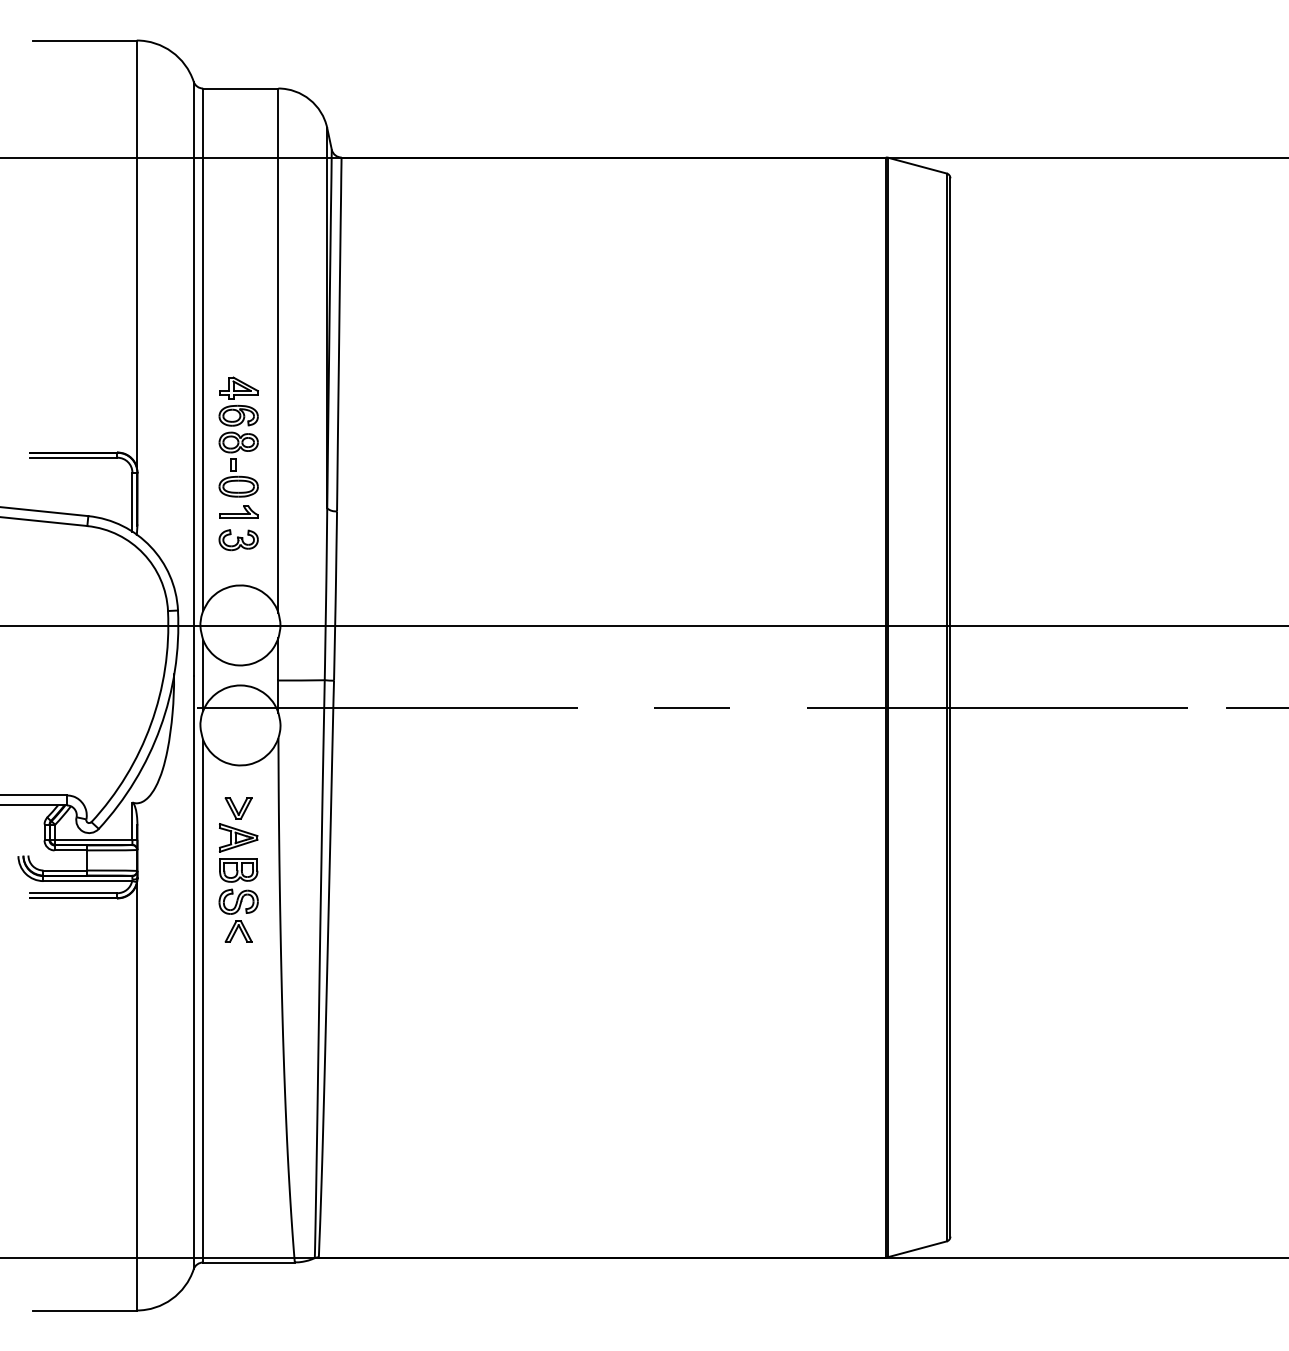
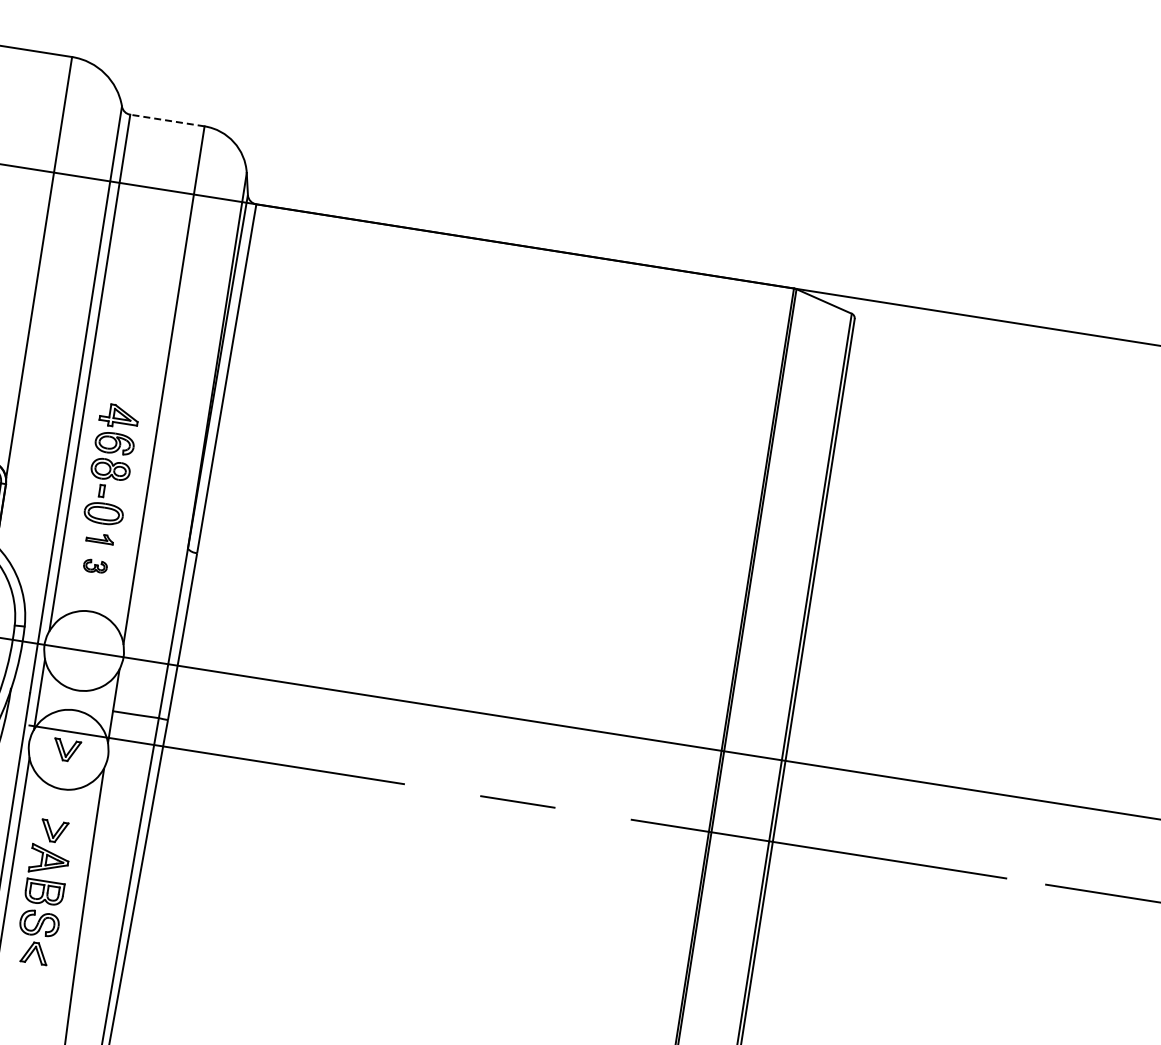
line: (240, 88) -> (167, 120), solid -> dashed
part: (238, 511) -> (99, 538), size x0.7
part: (238, 540) -> (95, 566), size x0.6
part: (238, 726) -> (66, 750), added

